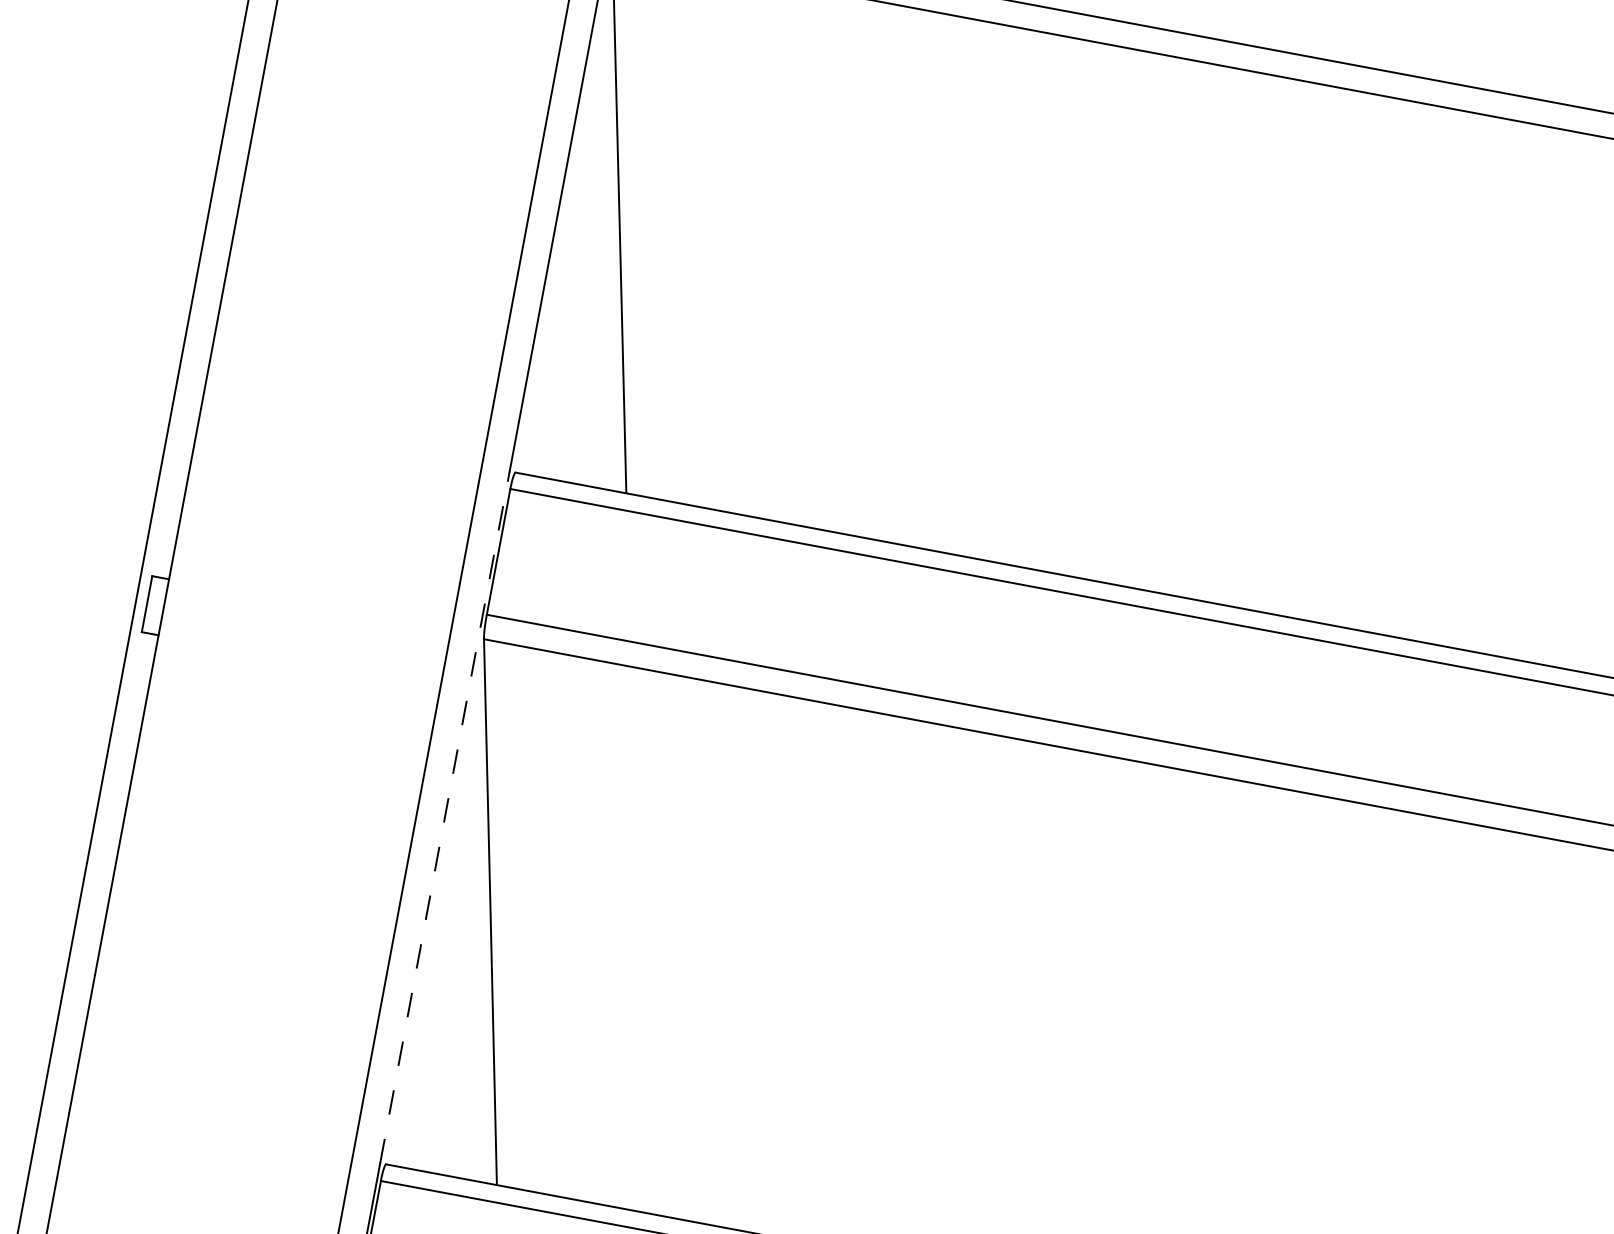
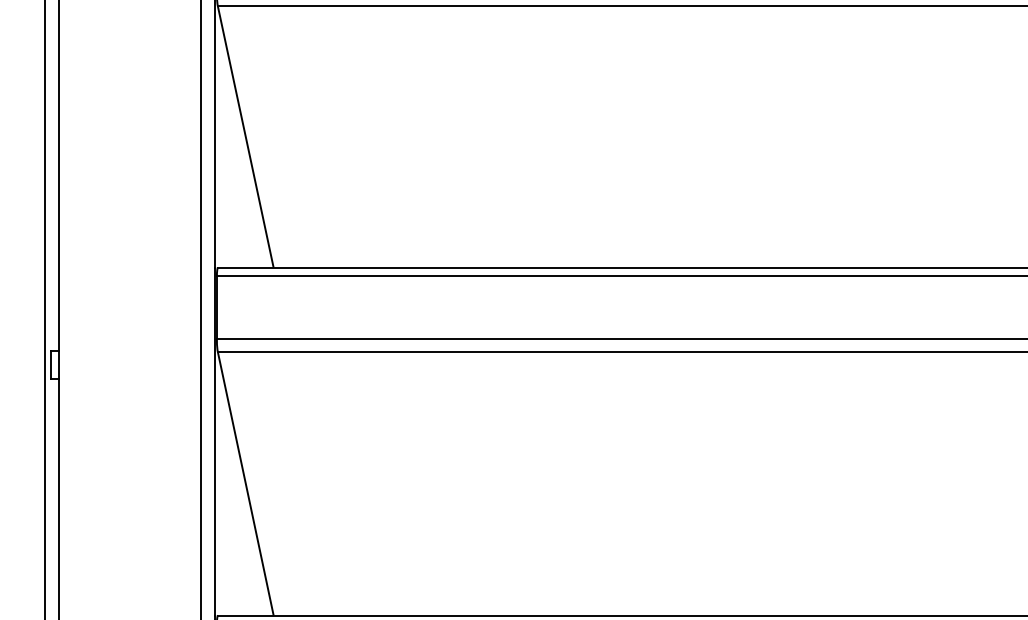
line: (446, 817) -> (215, 441), dashed -> solid

